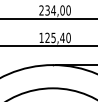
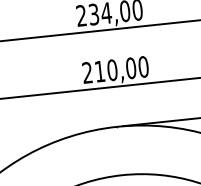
text: (51, 37) -> (108, 69), 125,40 -> 210,00

